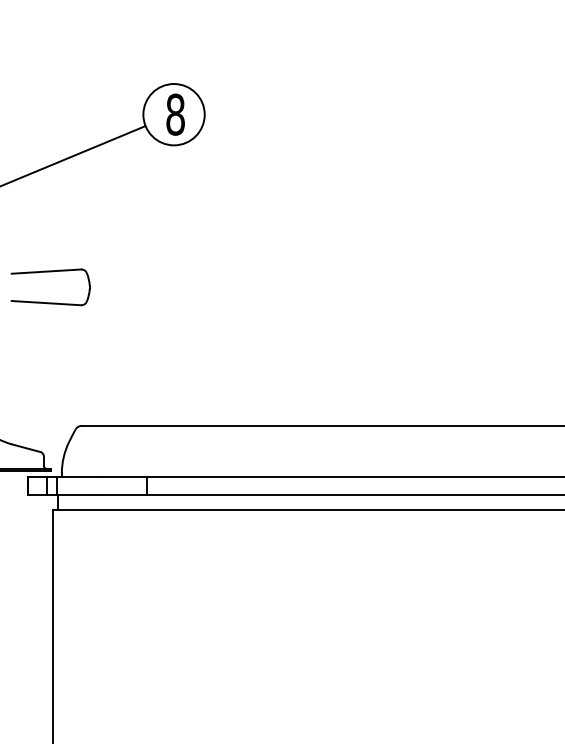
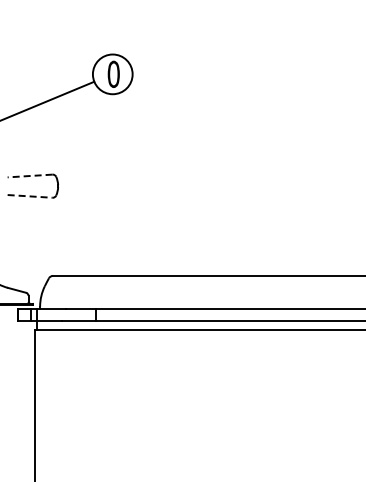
text: (175, 114) -> (113, 74), 8 -> 0
line: (46, 270) -> (30, 175), solid -> dashed
line: (46, 303) -> (30, 196), solid -> dashed

